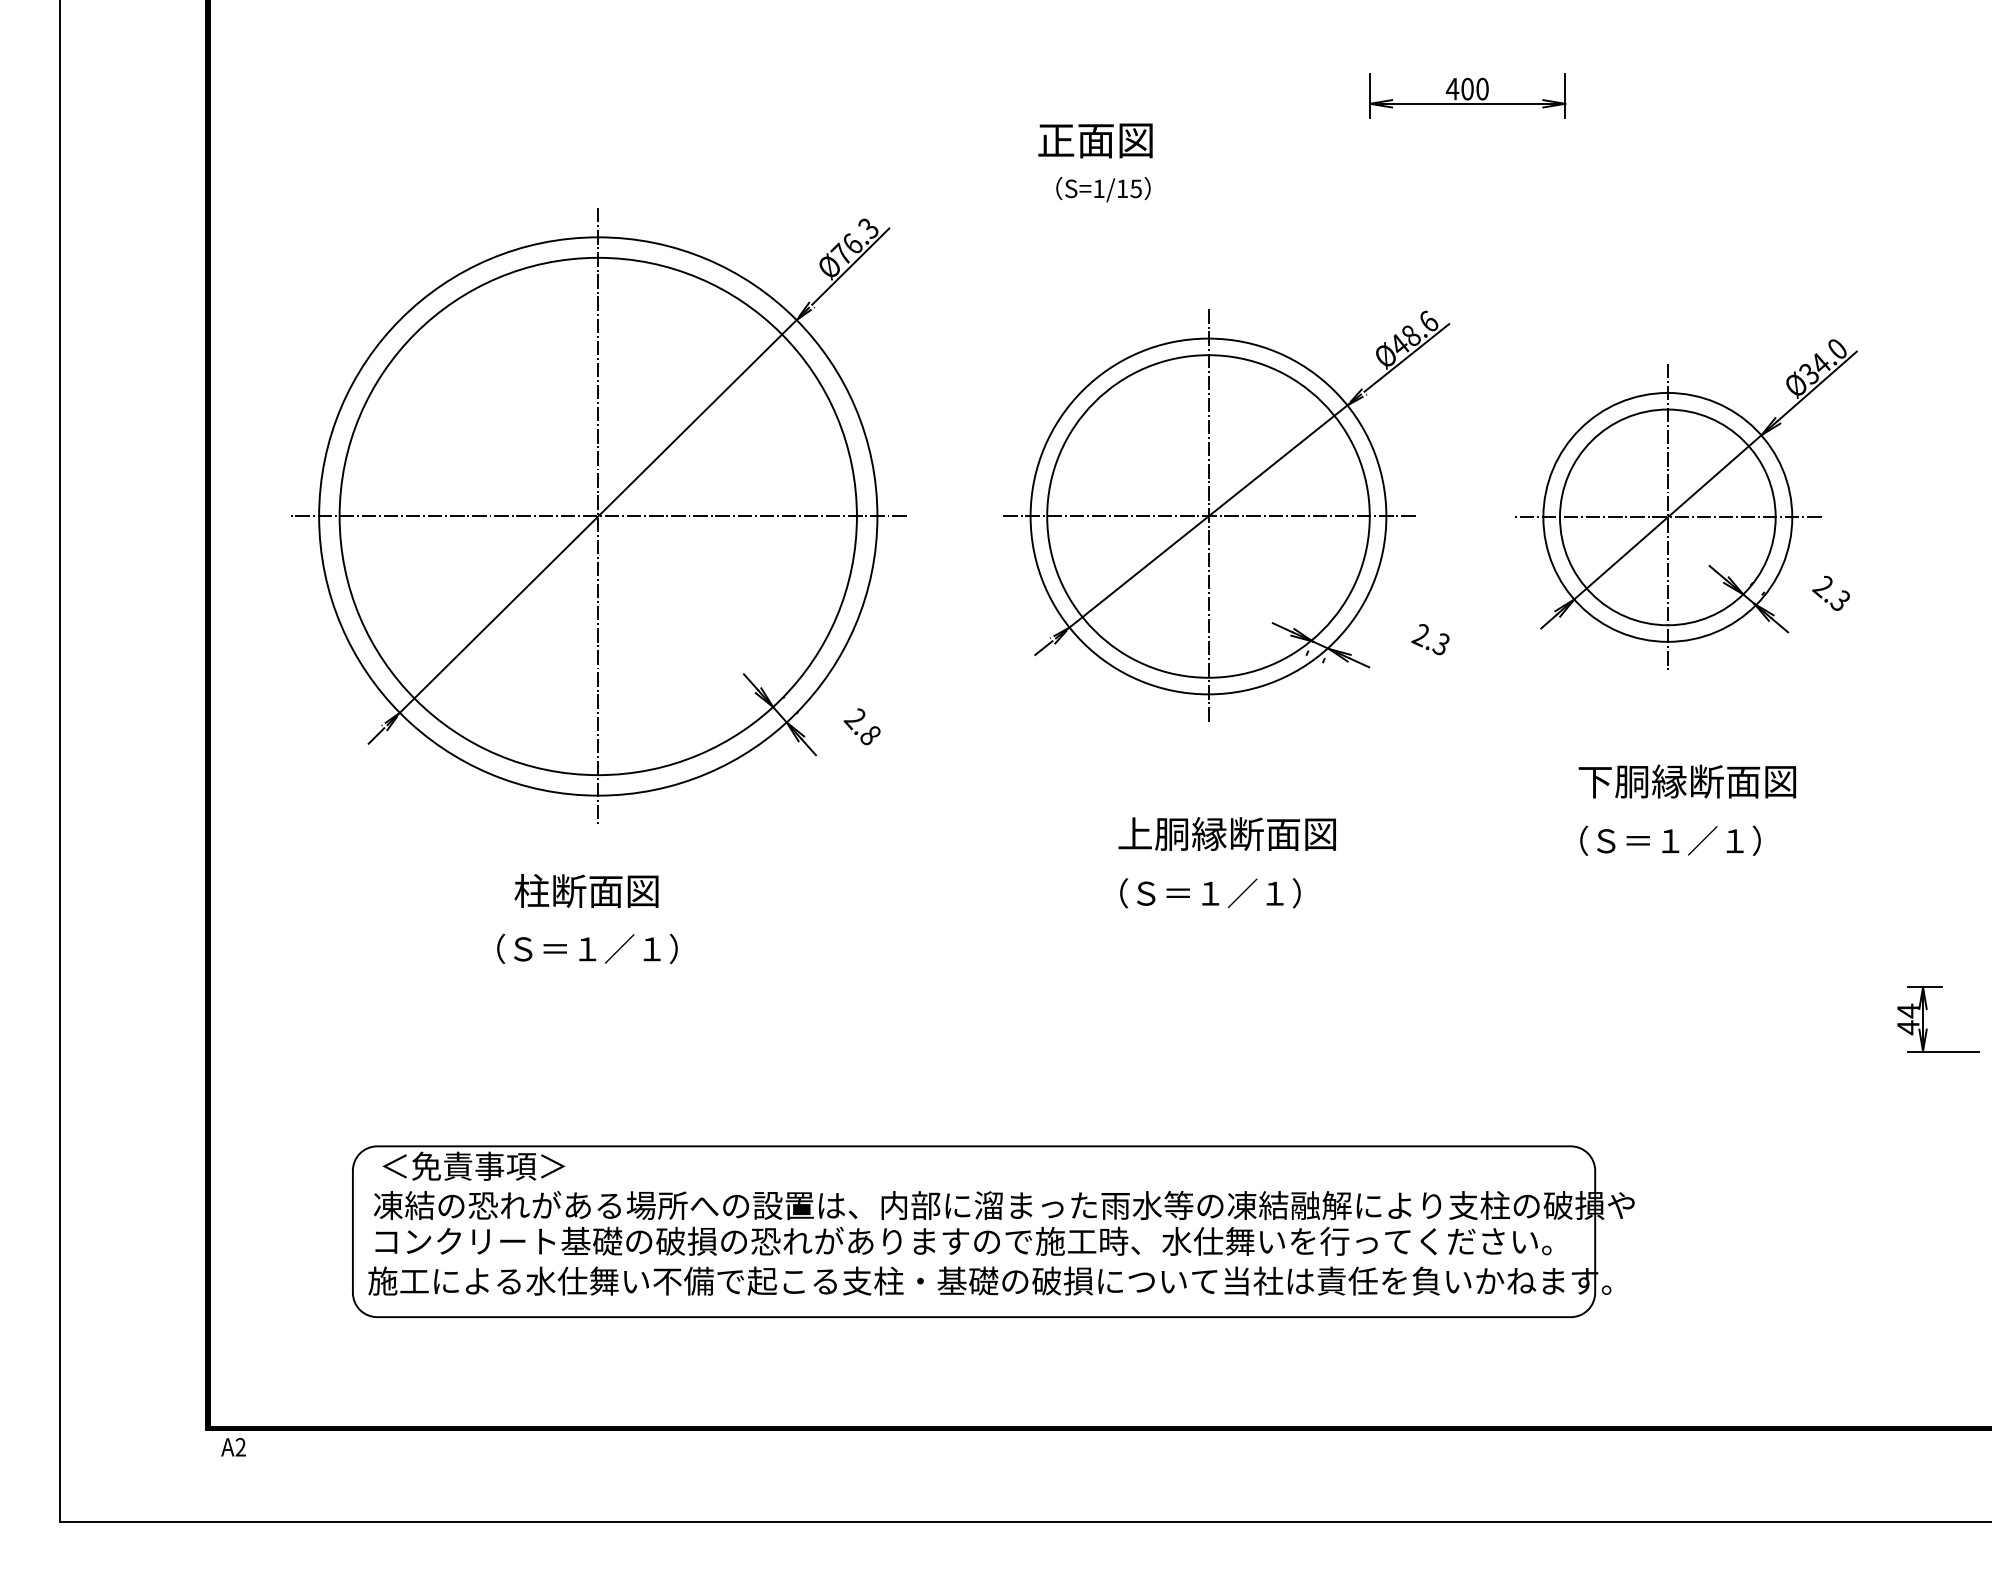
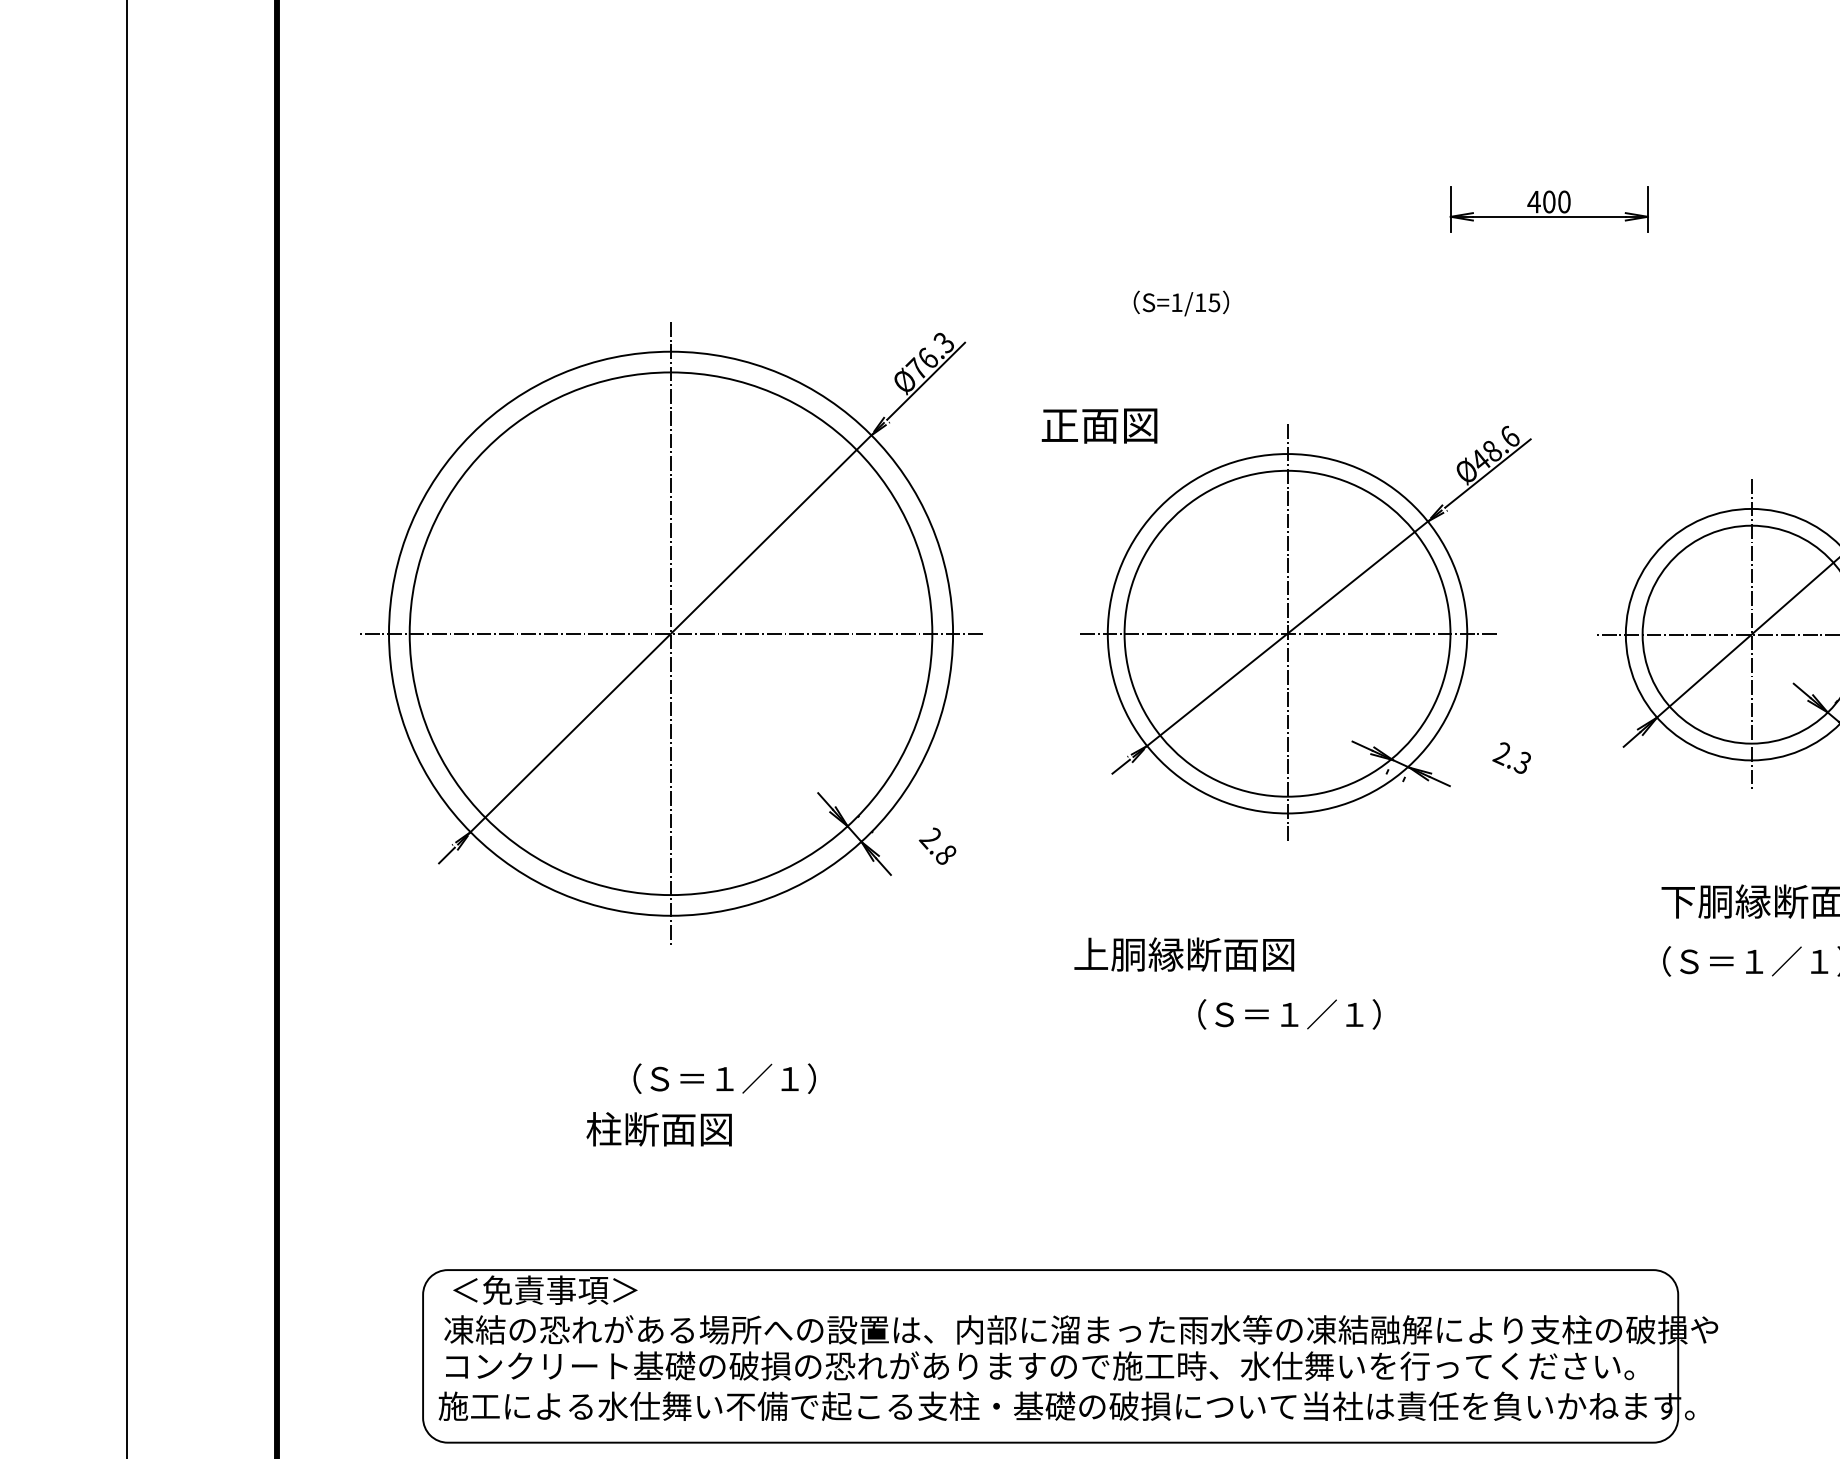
text: (1095, 140) -> (1099, 425), moved
text: (1226, 833) -> (1183, 954), moved
text: (586, 890) -> (659, 1128), moved
text: (587, 948) -> (724, 1078), moved

